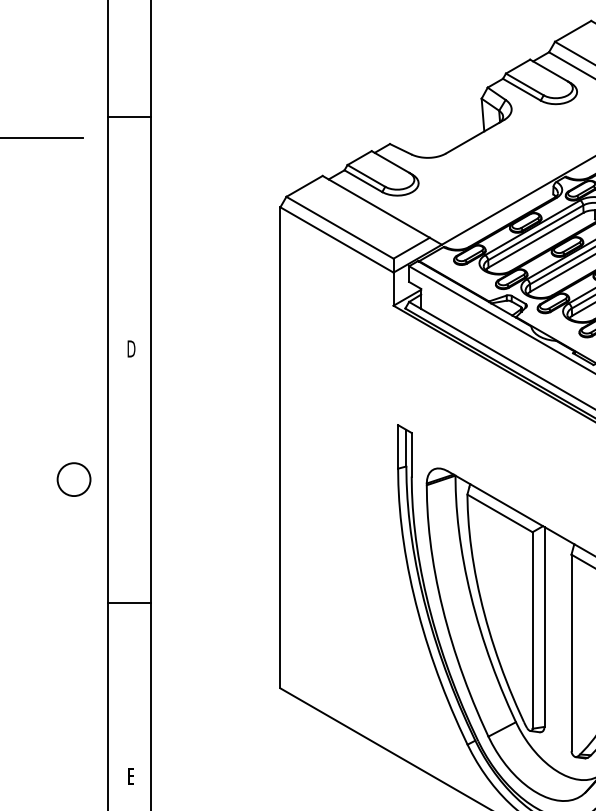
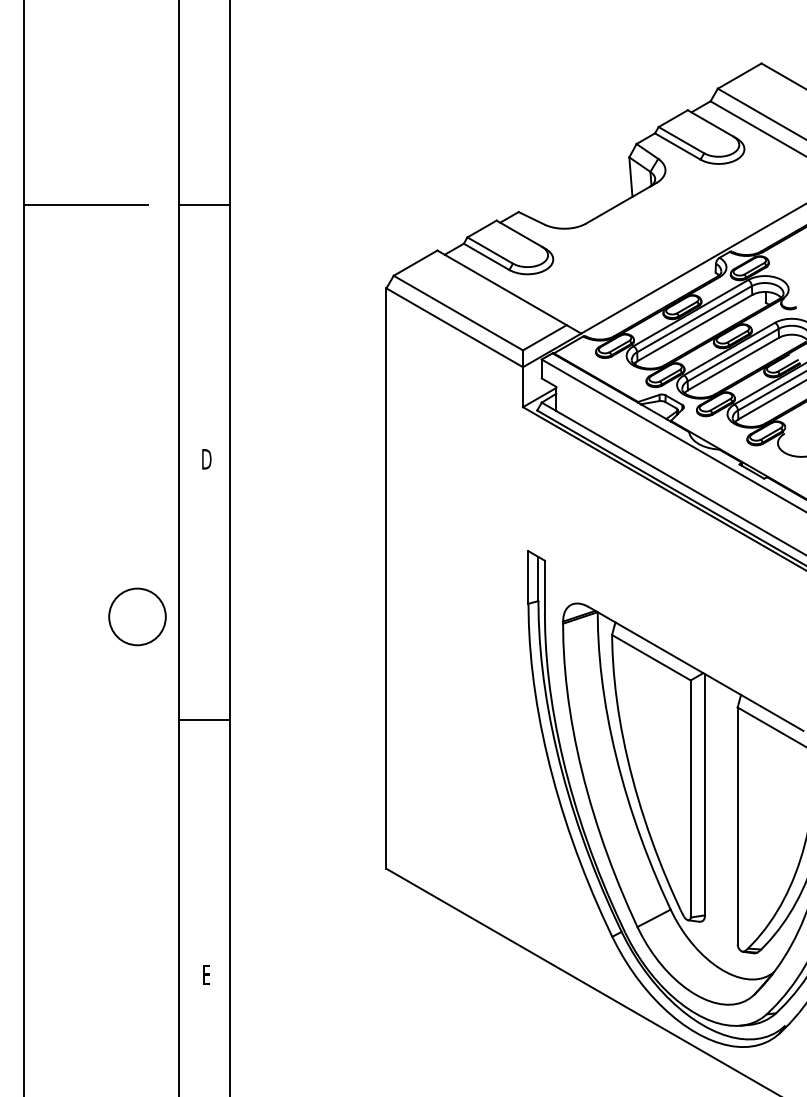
line: (129, 117) -> (204, 204), moved
circle: (74, 479) -> (137, 616), size x1.43
line: (129, 602) -> (204, 719), moved

